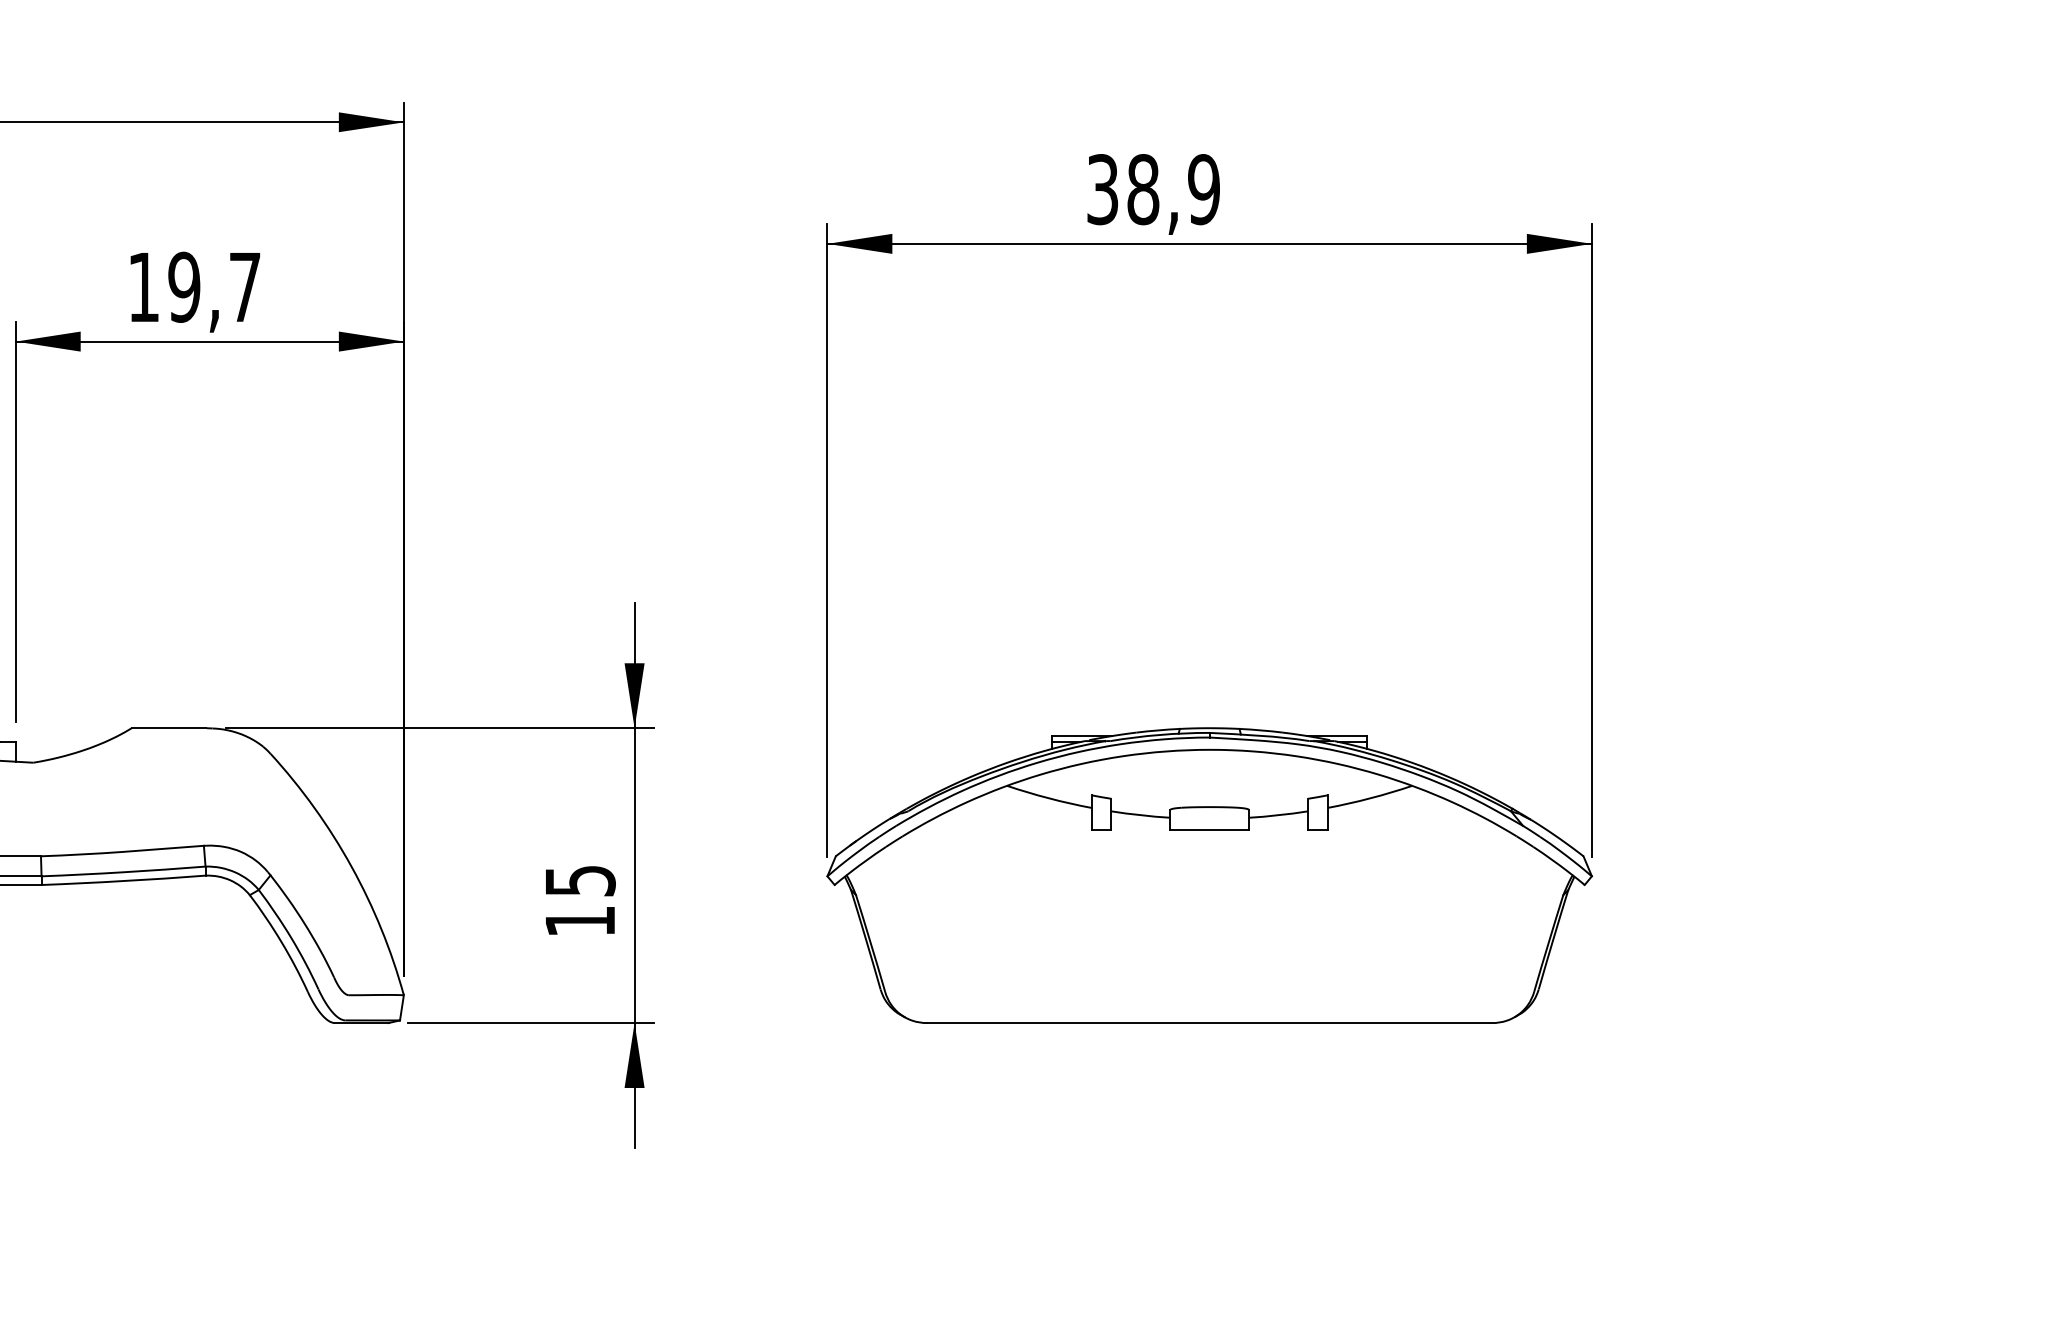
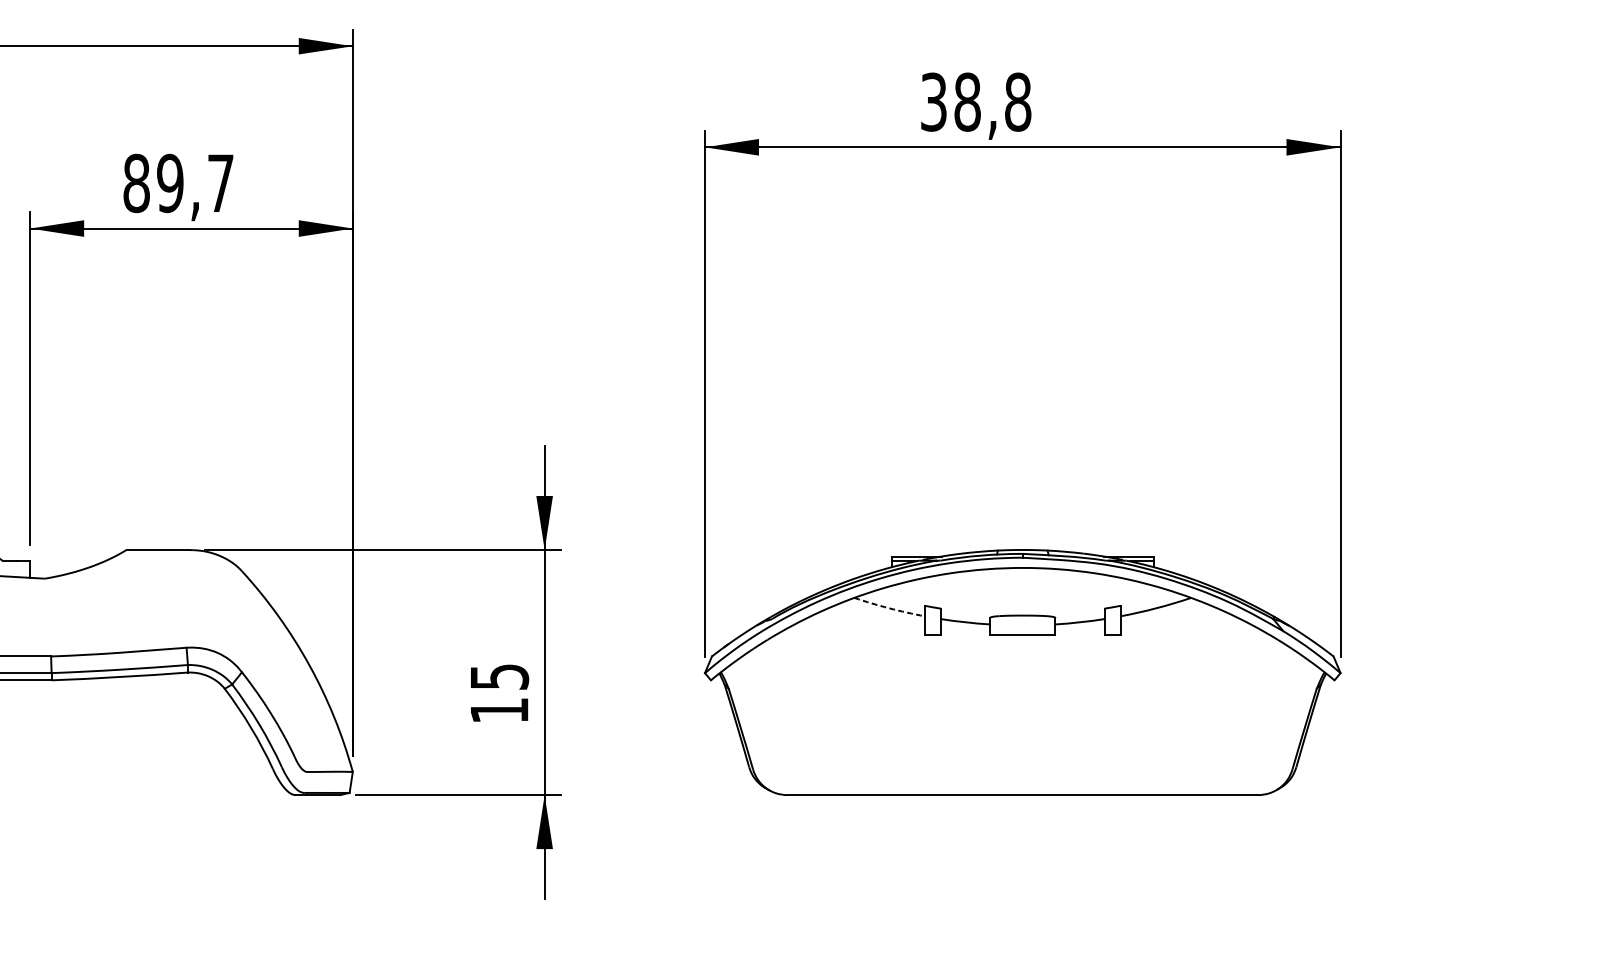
text: (1204, 189) -> (1018, 102), 38,9 -> 38,8
text: (143, 286) -> (136, 182), 19,7 -> 89,7
arc: (1049, 798) -> (889, 608), solid -> dashed

